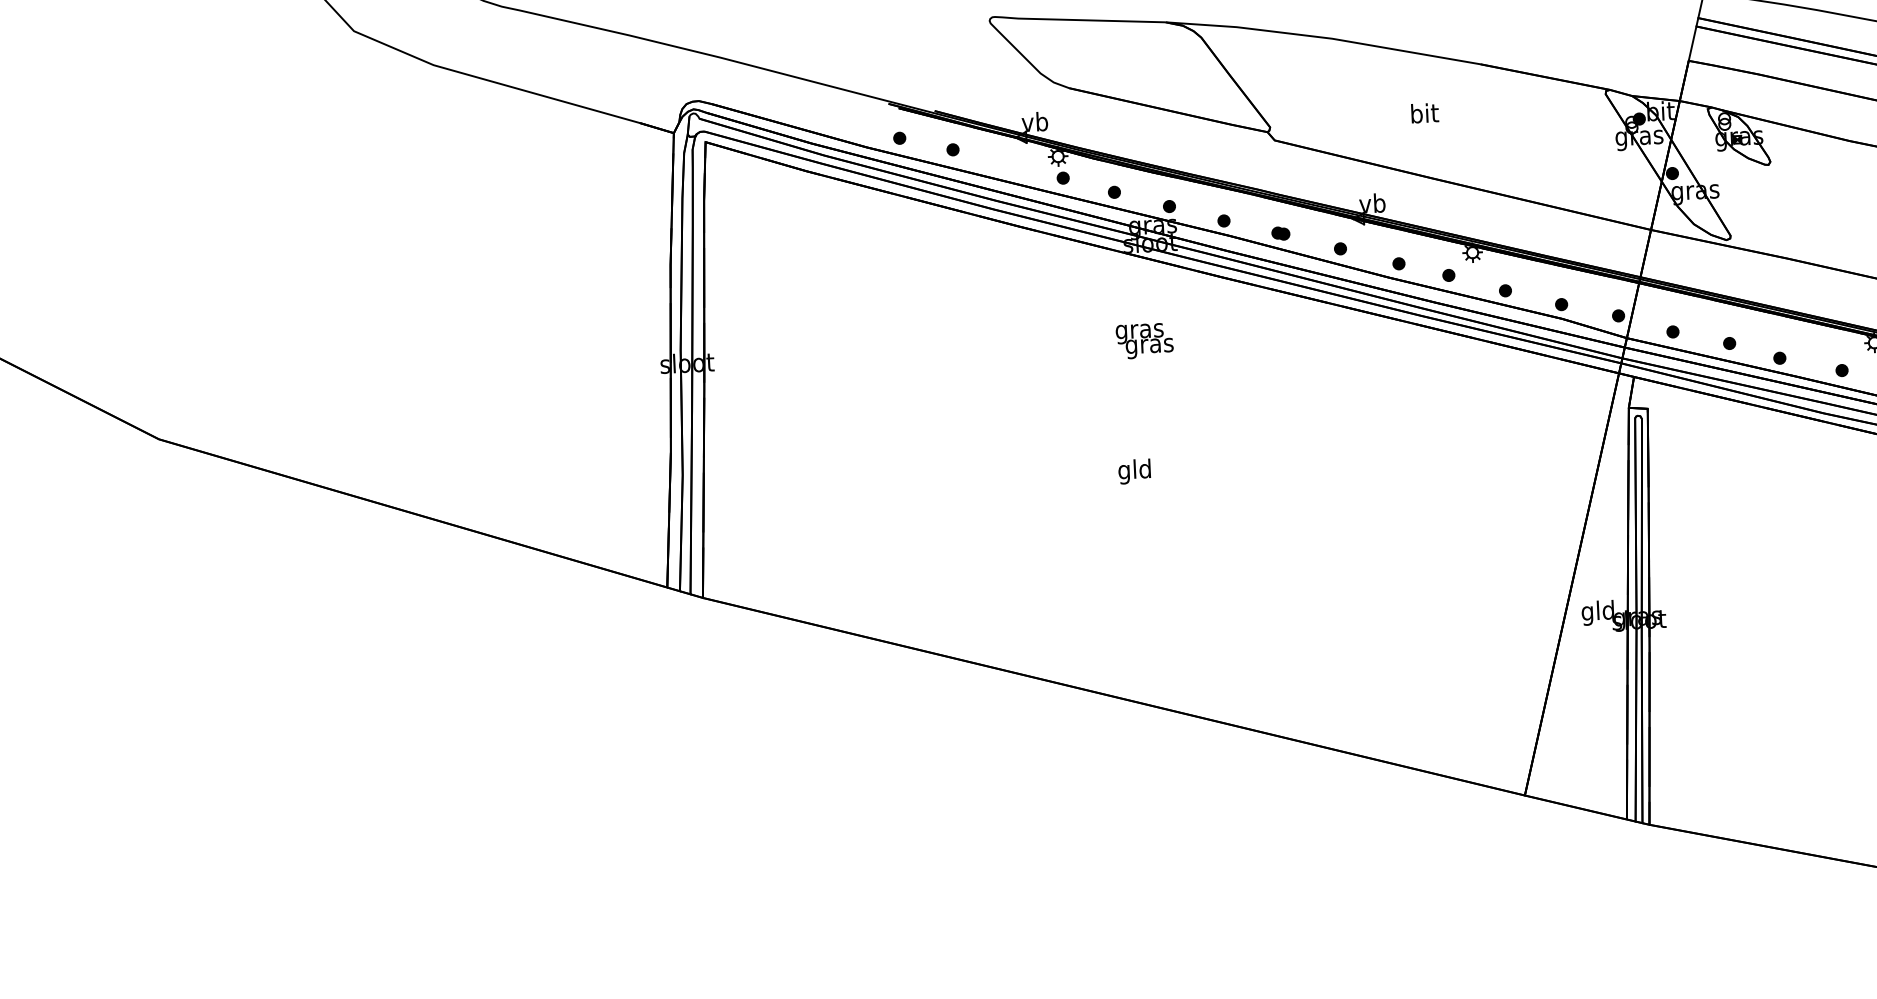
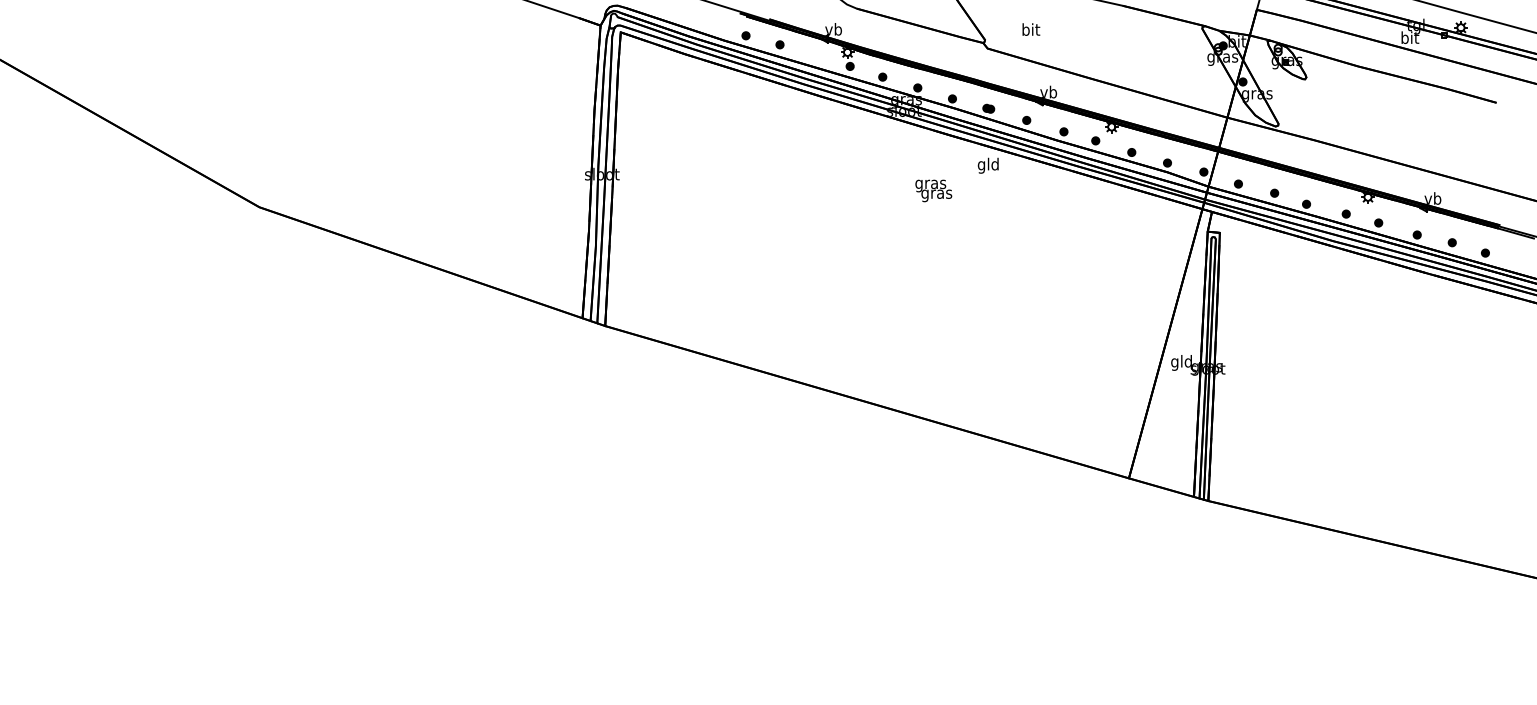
text: (1425, 113) -> (1031, 29), moved
text: (1144, 340) -> (933, 190), moved
text: (1133, 471) -> (987, 165), moved

